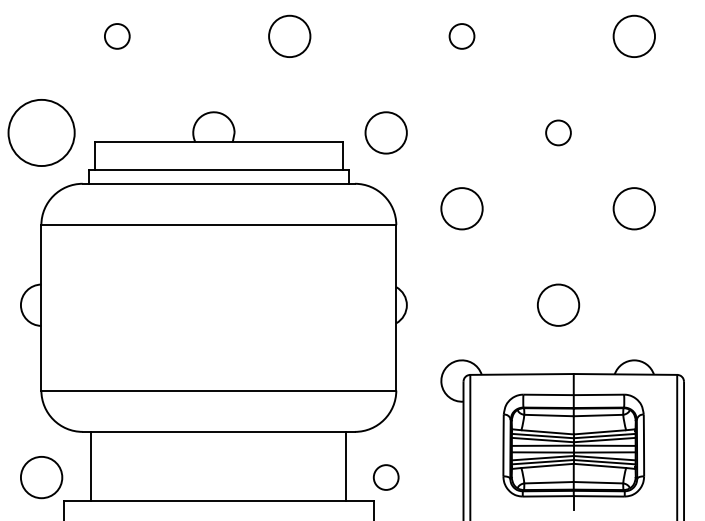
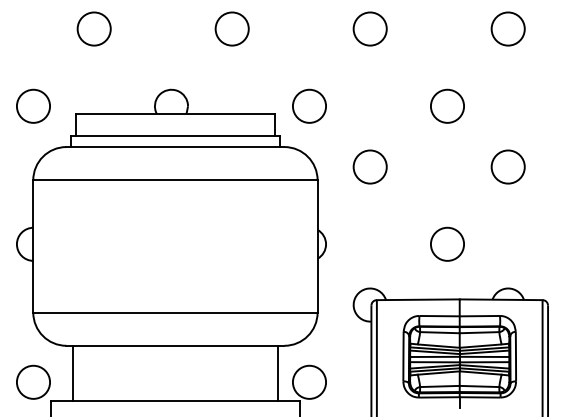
circle: (116, 35) -> (93, 28), size x1.67
circle: (461, 35) -> (369, 28), size x1.67
circle: (41, 131) -> (33, 105), size x0.62
circle: (558, 131) -> (447, 105), size x1.67
circle: (386, 476) -> (309, 381), size x1.67

